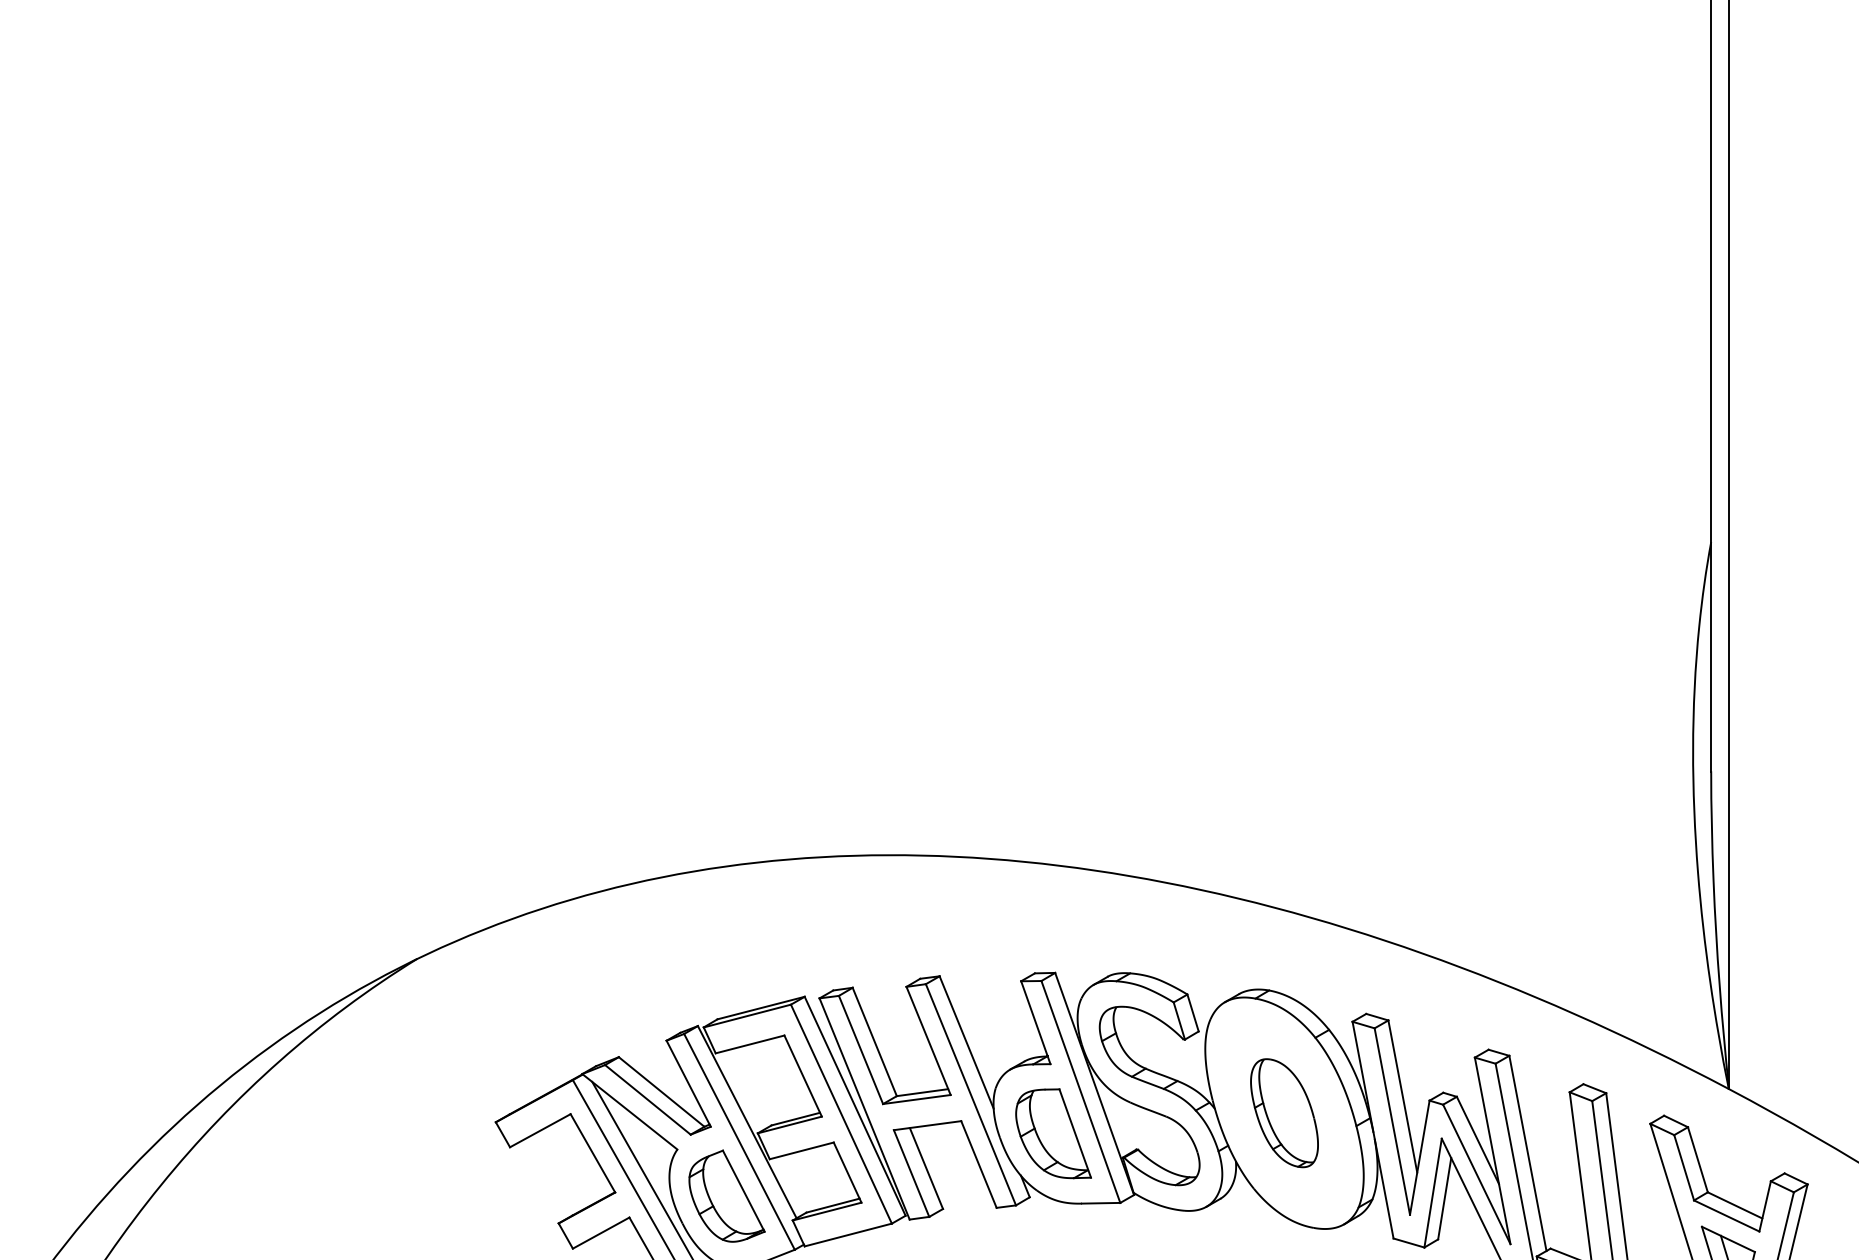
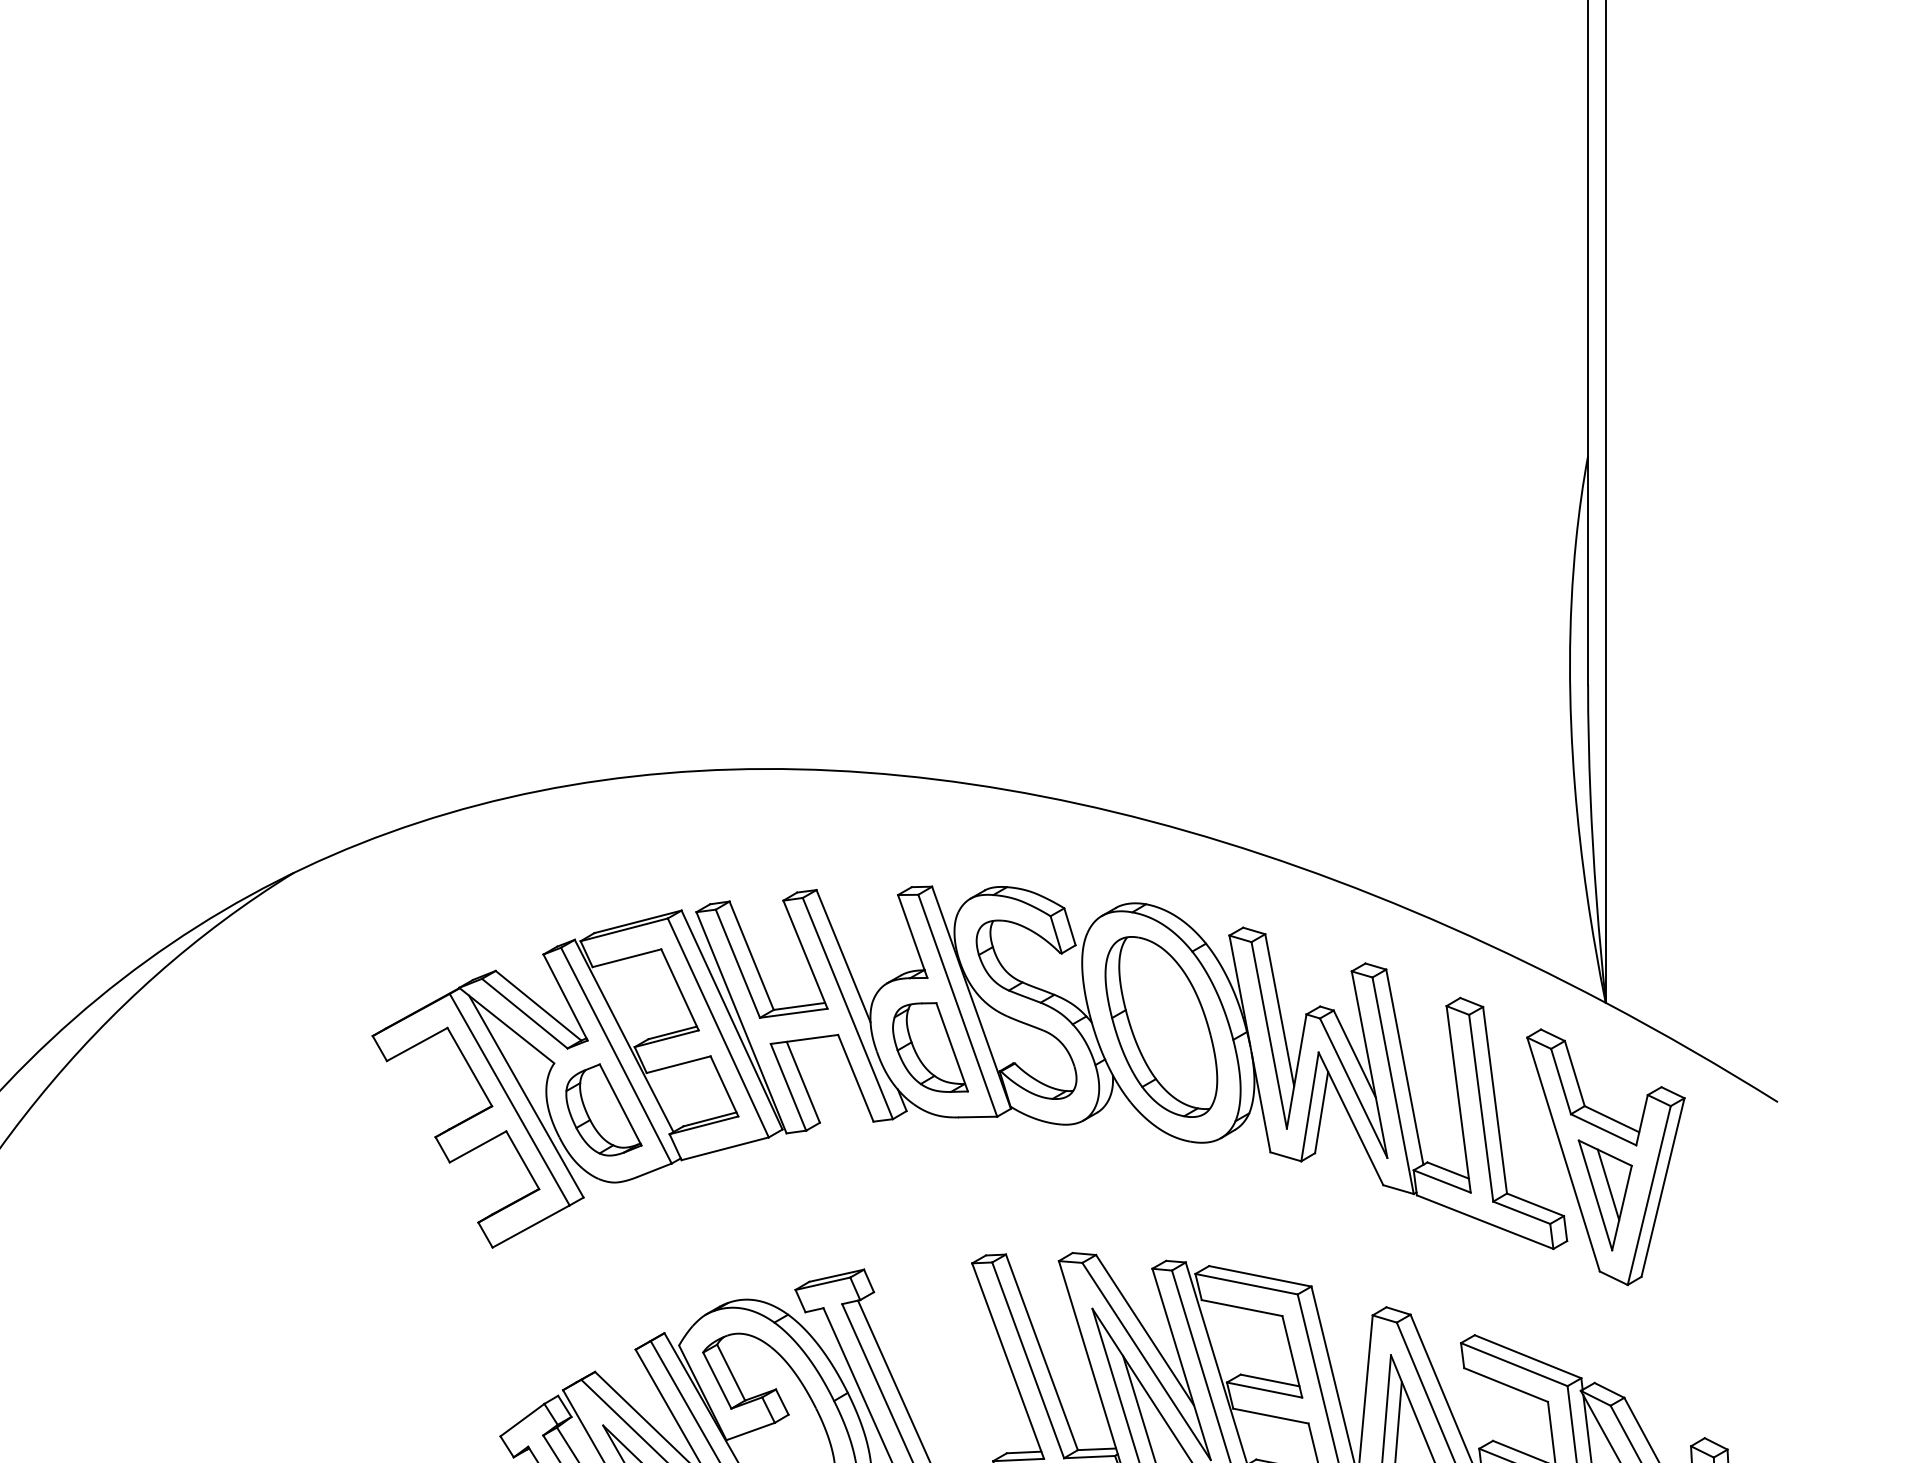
part: (1284, 1112) -> (1161, 1026), size x1.67

